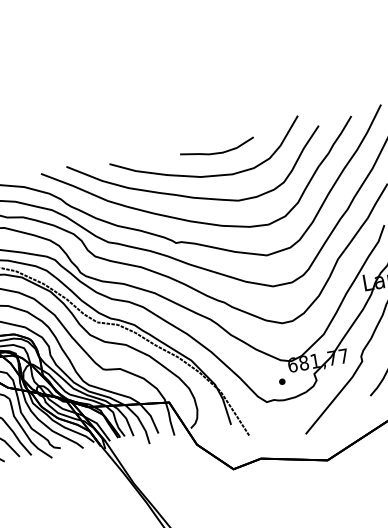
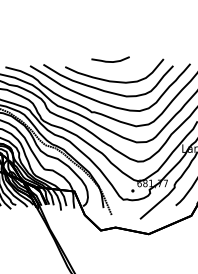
curve: (217, 152) -> (110, 61), moved

